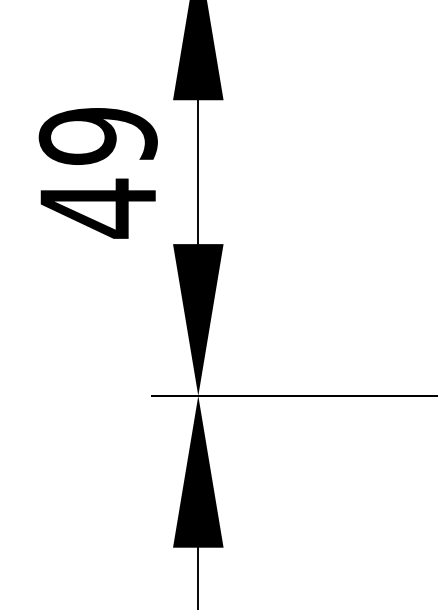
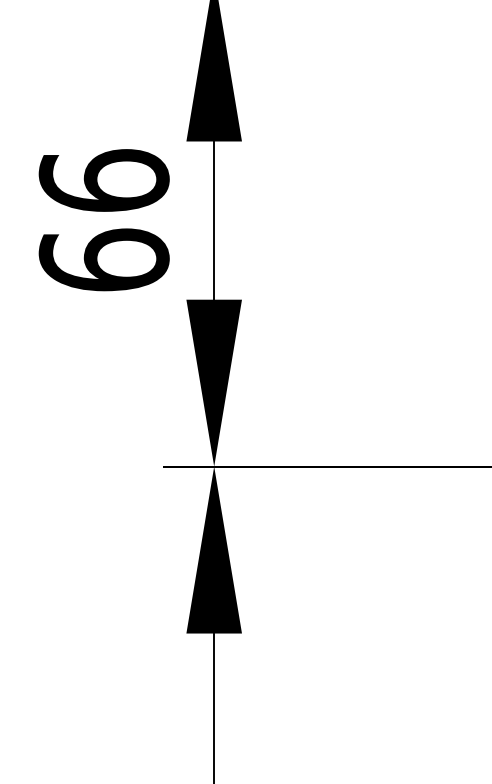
text: (97, 173) -> (103, 221), 49 -> 66

